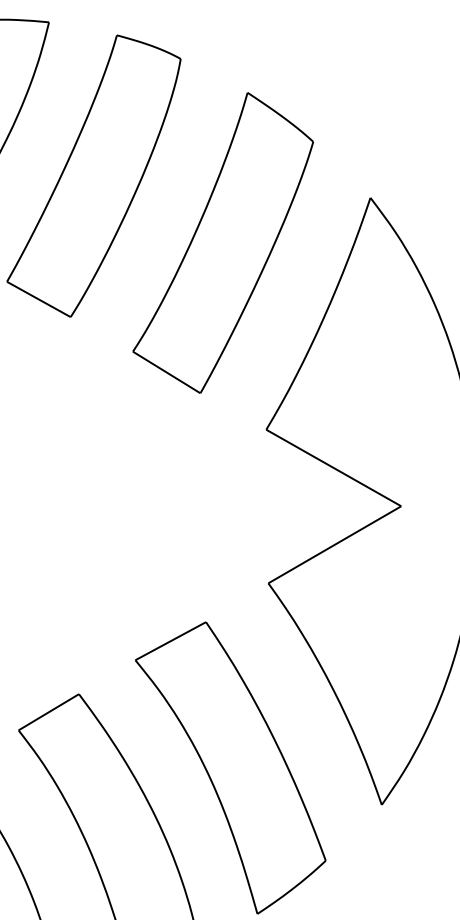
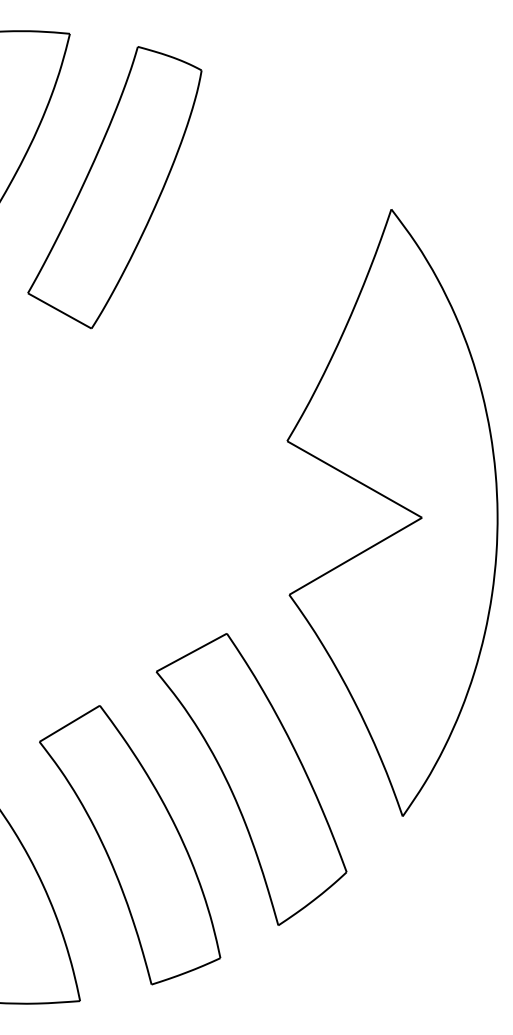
part: (222, 243) -> (243, 254), removed

